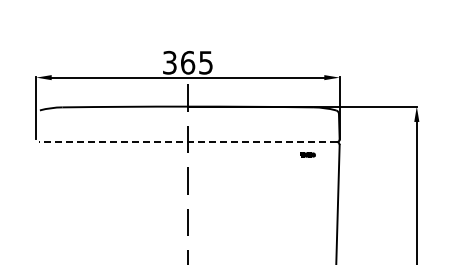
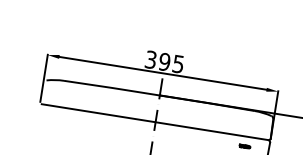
text: (187, 62) -> (164, 61), 365 -> 395
line: (187, 141) -> (154, 121), dashed -> solid

